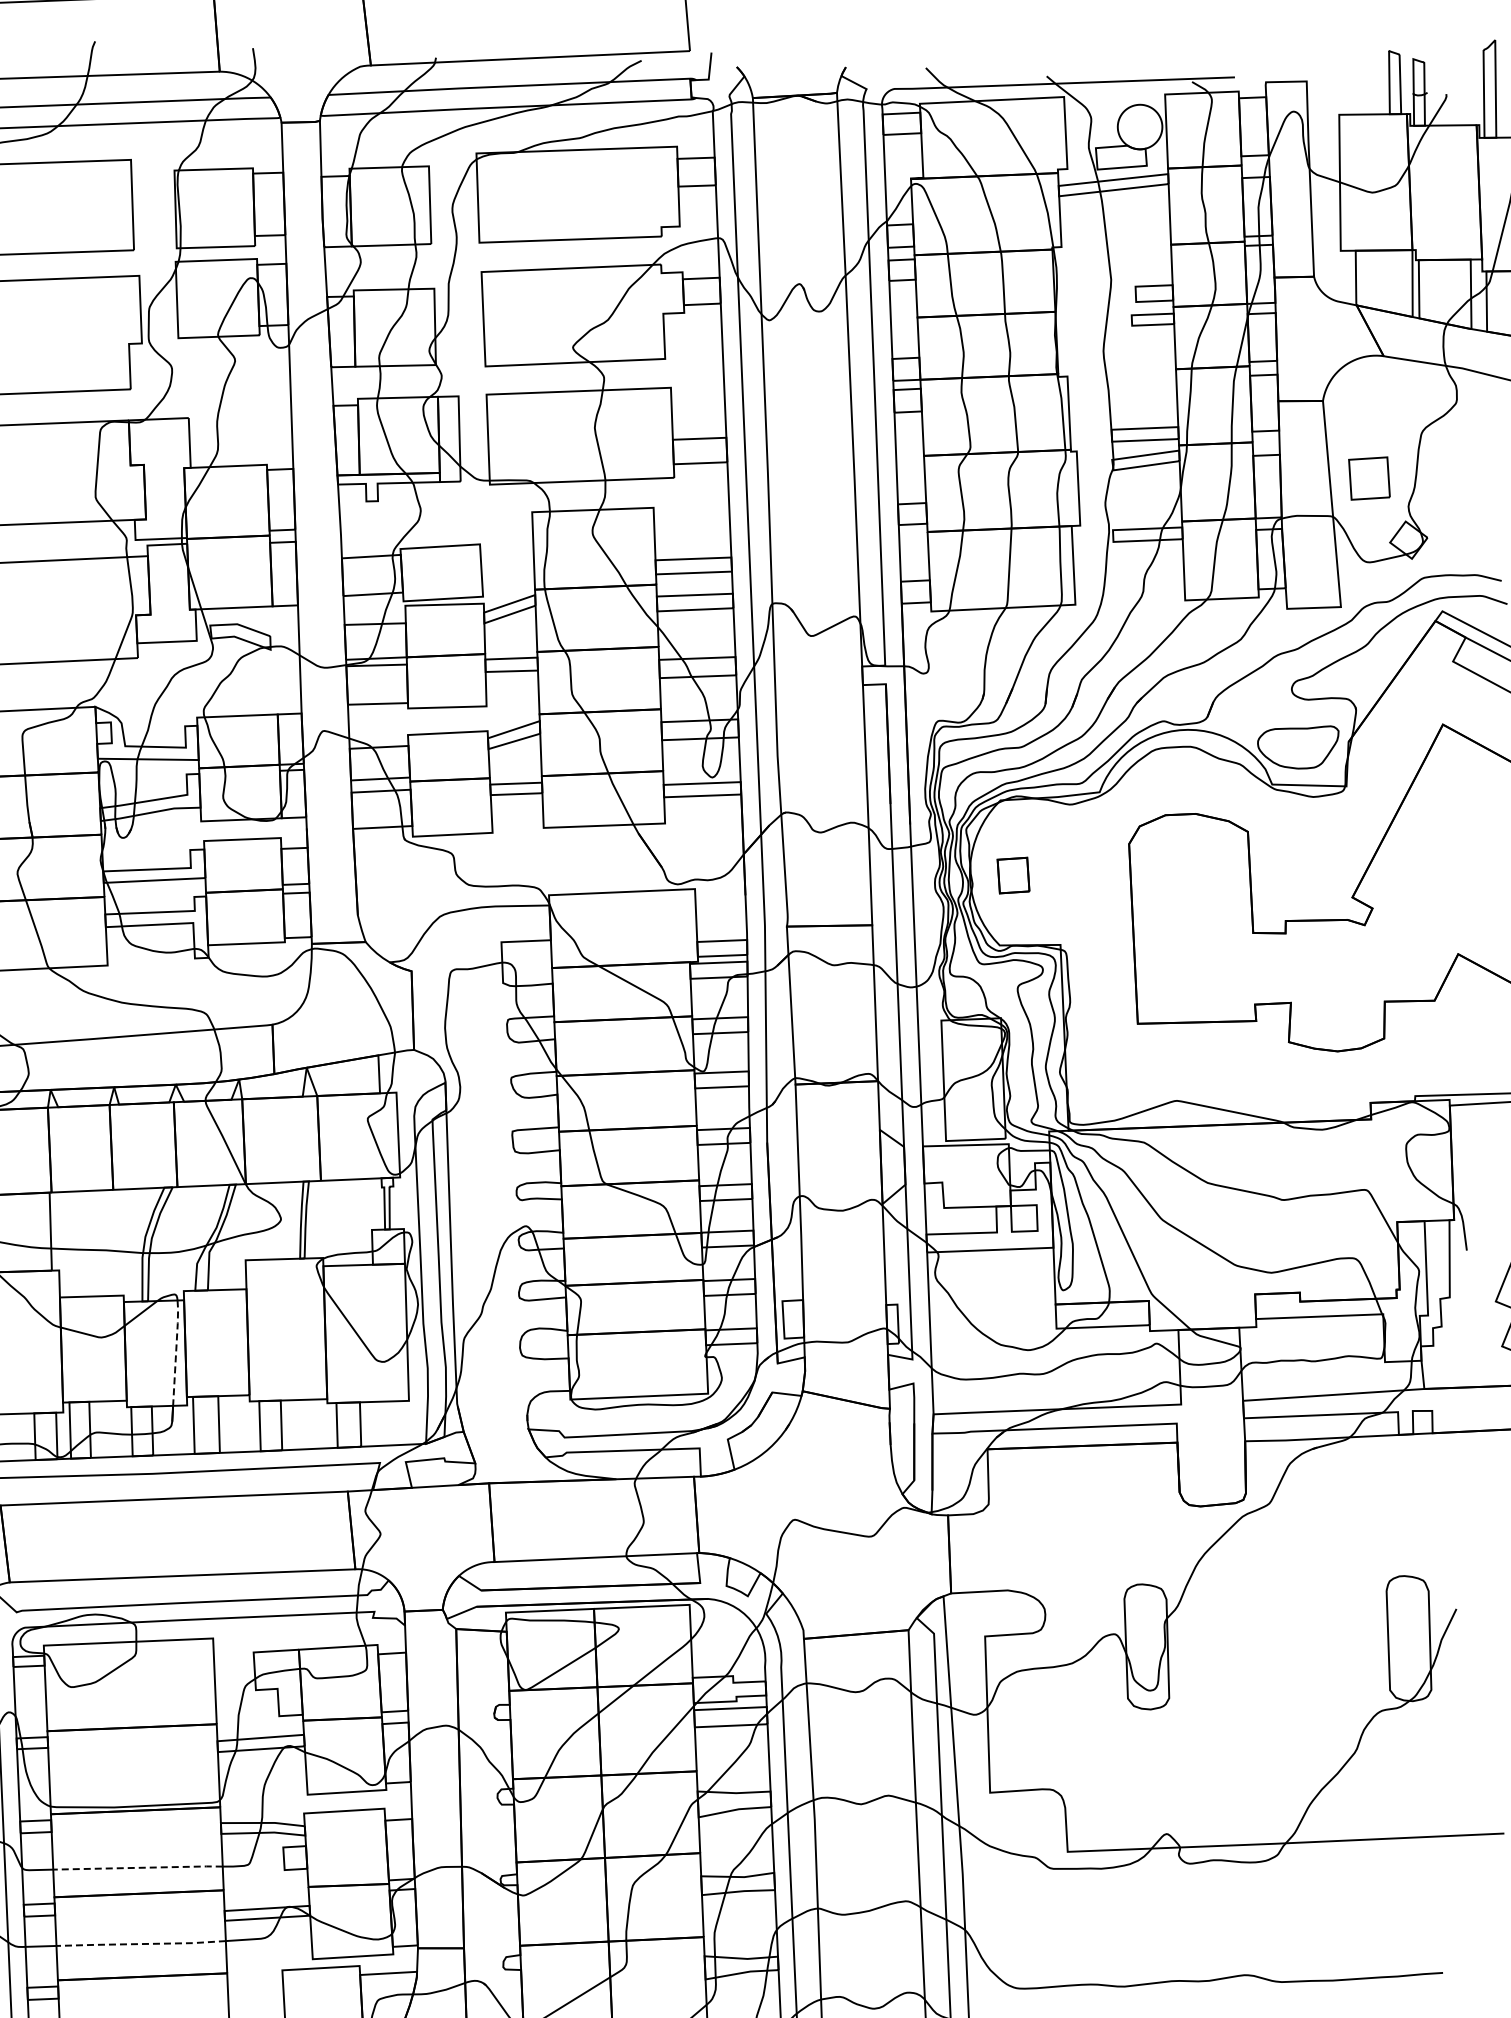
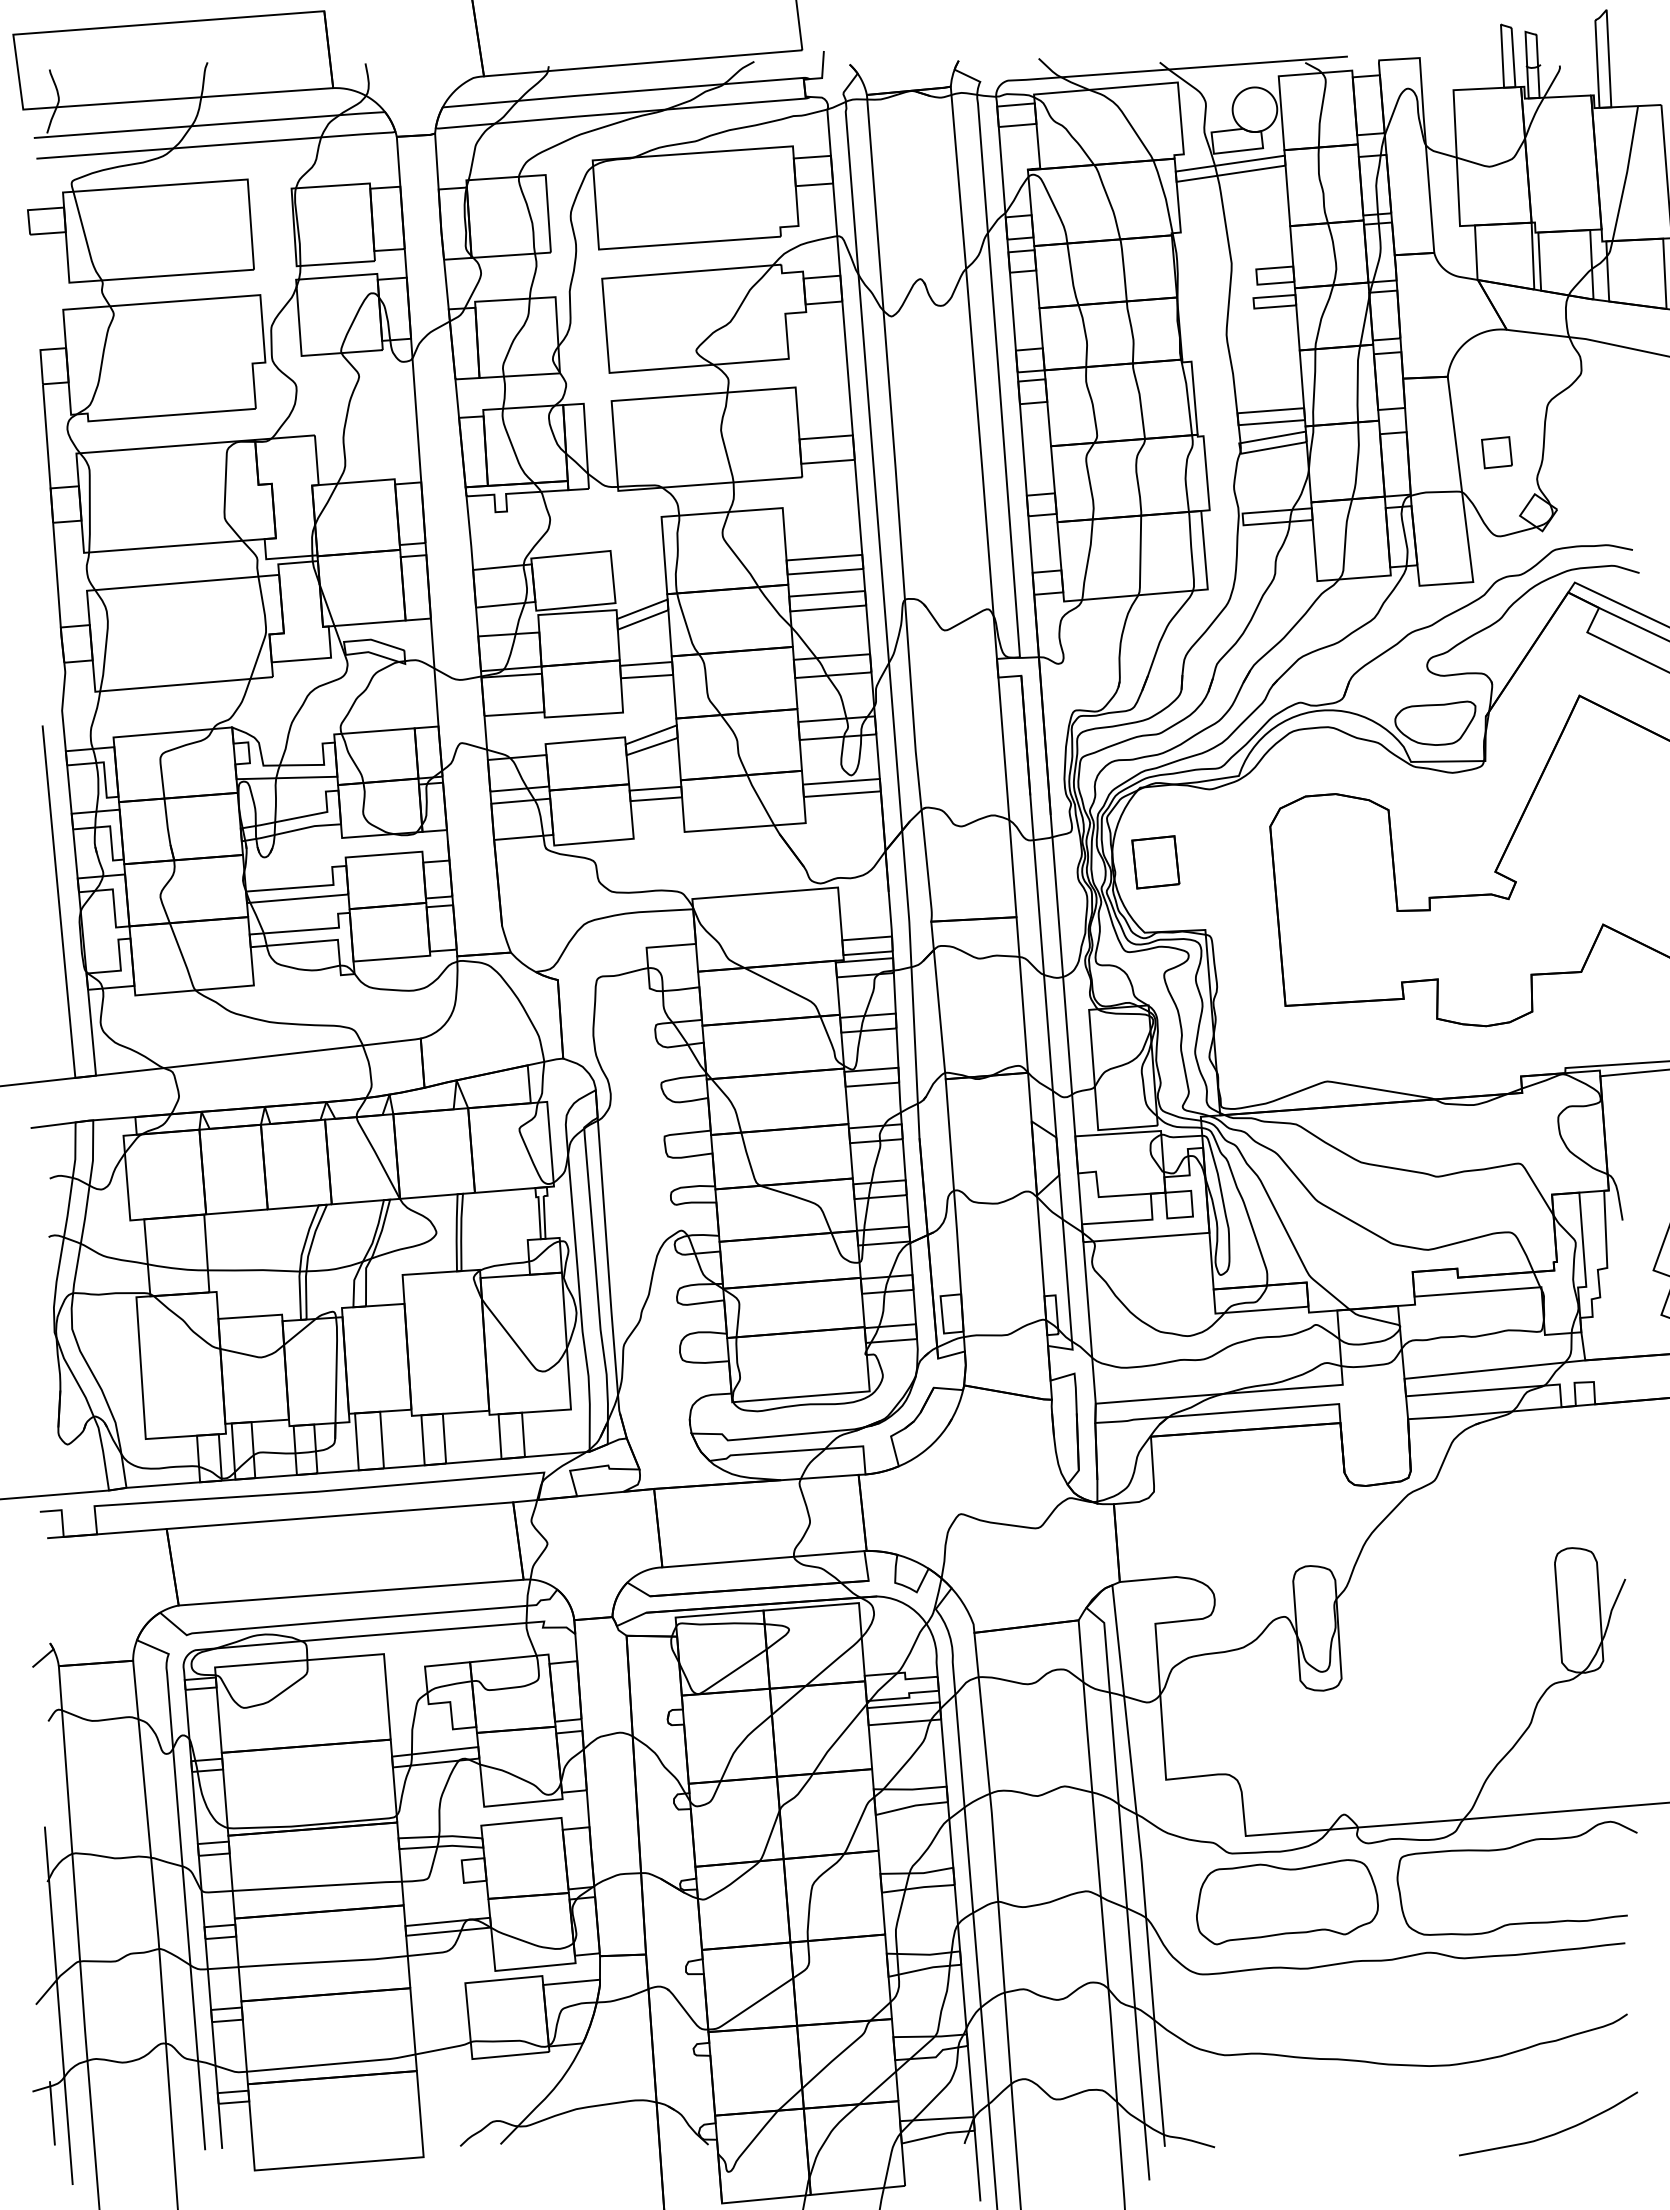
part: (1368, 478) -> (1496, 452), size x0.71
part: (1013, 875) -> (1155, 862), size x1.43
line: (176, 1352) -> (336, 1369), dashed -> solid
line: (139, 1868) -> (318, 1886), dashed -> solid
curve: (1329, 1874) -> (1508, 1849), added
part: (1106, 1919) -> (1287, 1902), added
line: (141, 1944) -> (323, 1962), dashed -> solid

